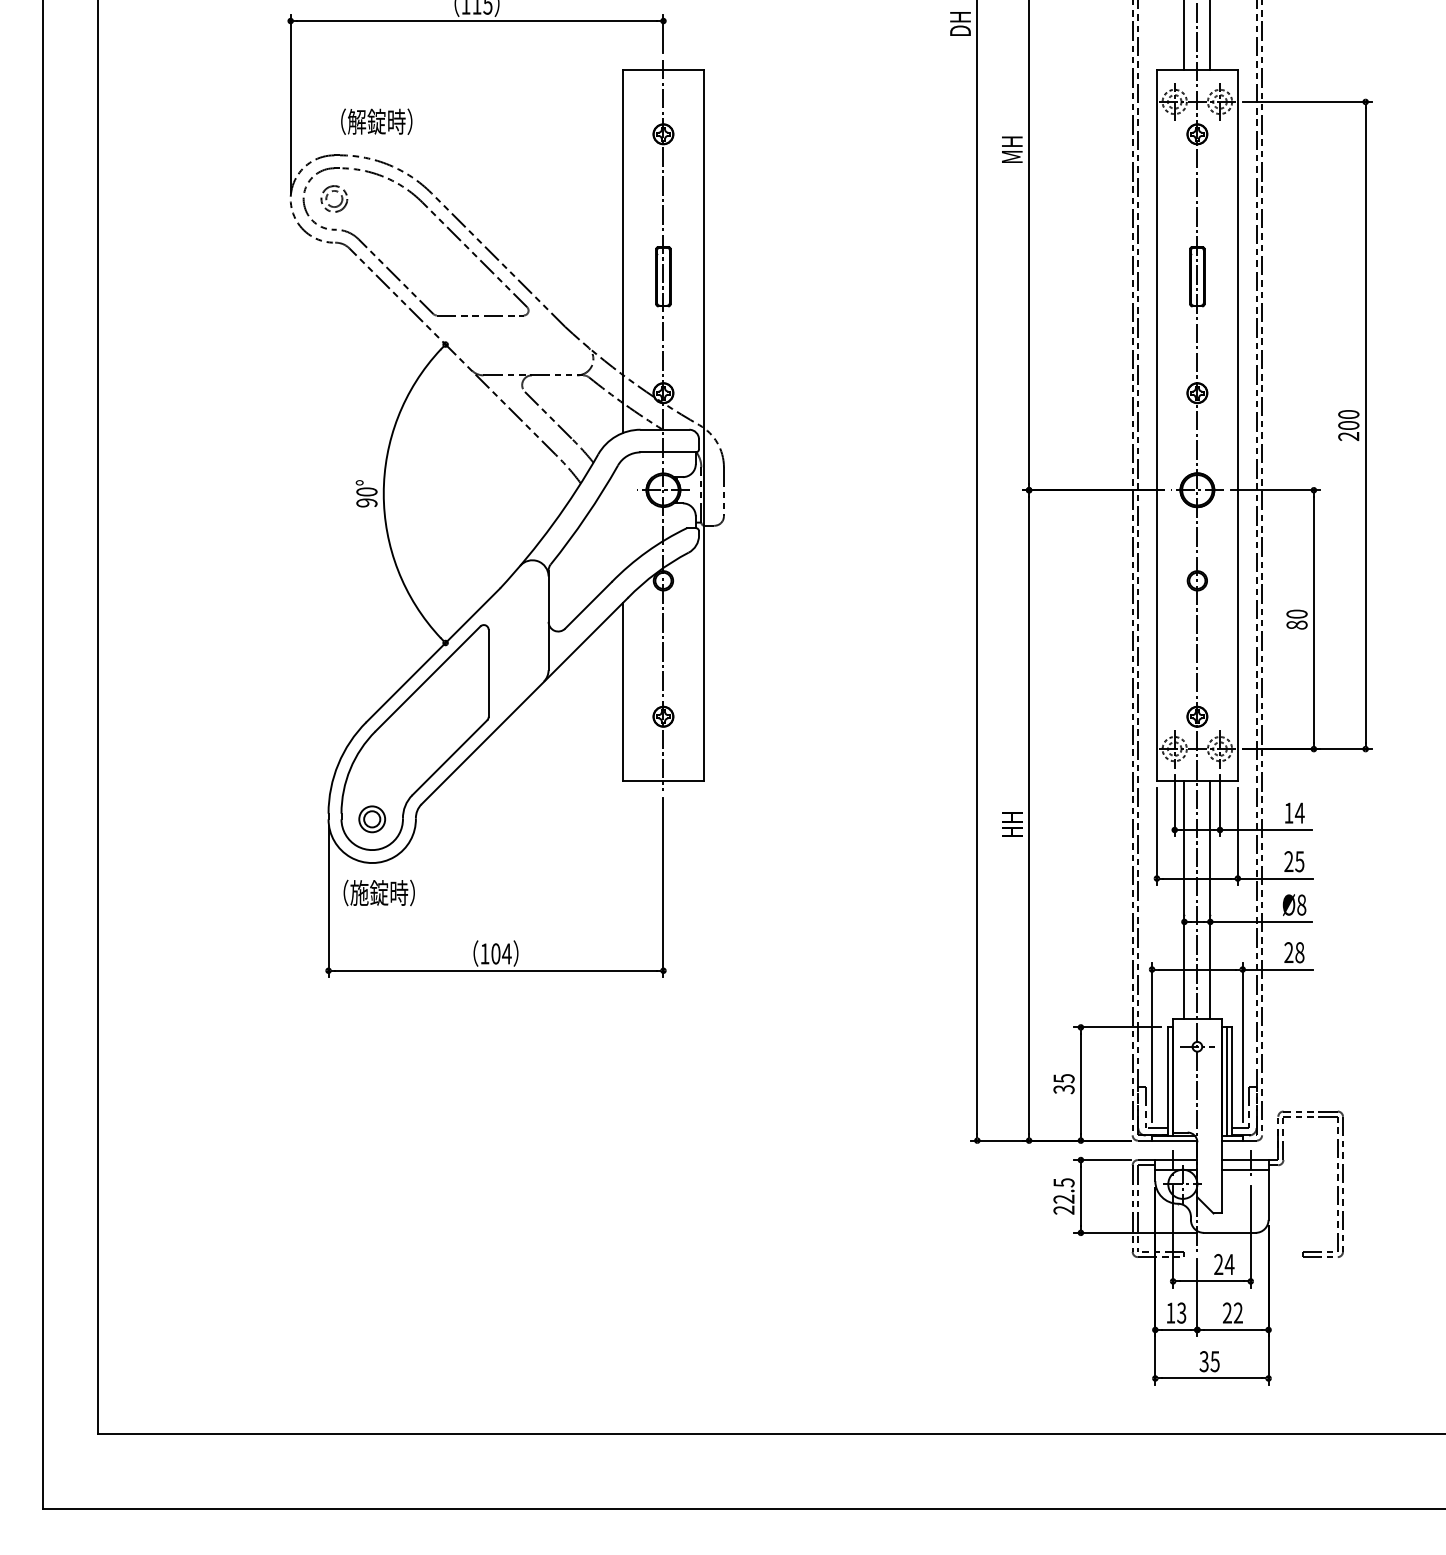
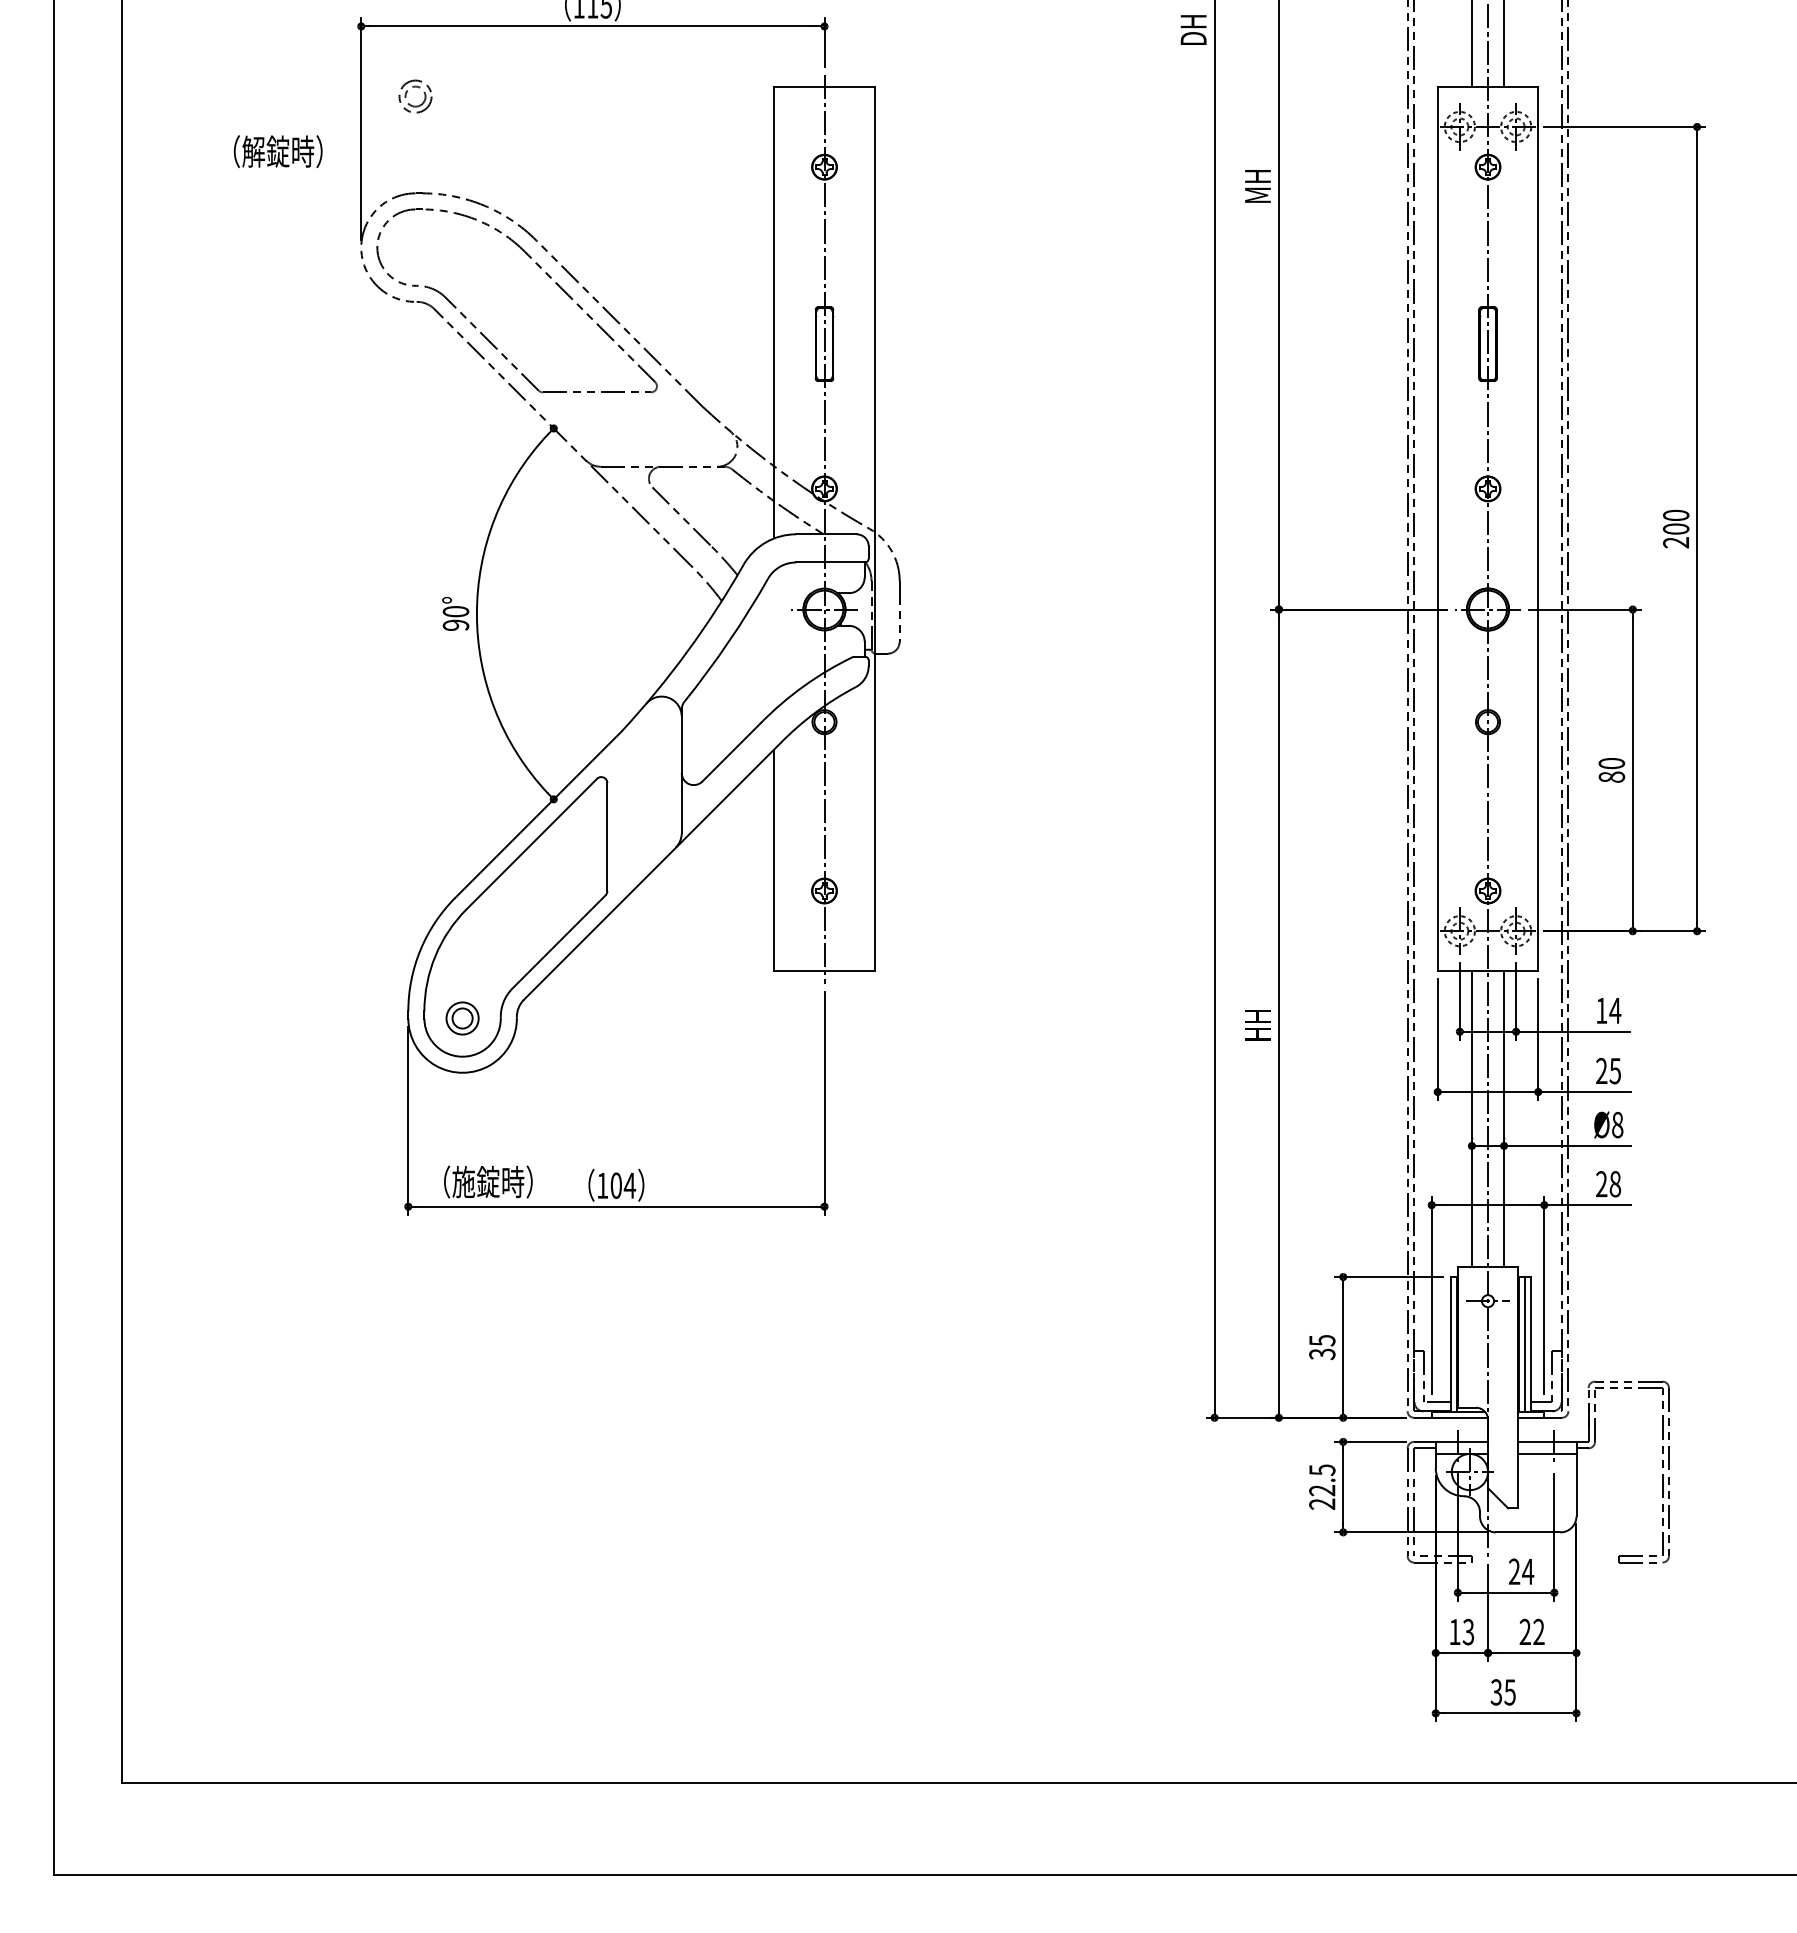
text: (376, 121) -> (278, 151), moved
part: (328, 194) -> (408, 91), moved
text: (379, 892) -> (488, 1181), moved

